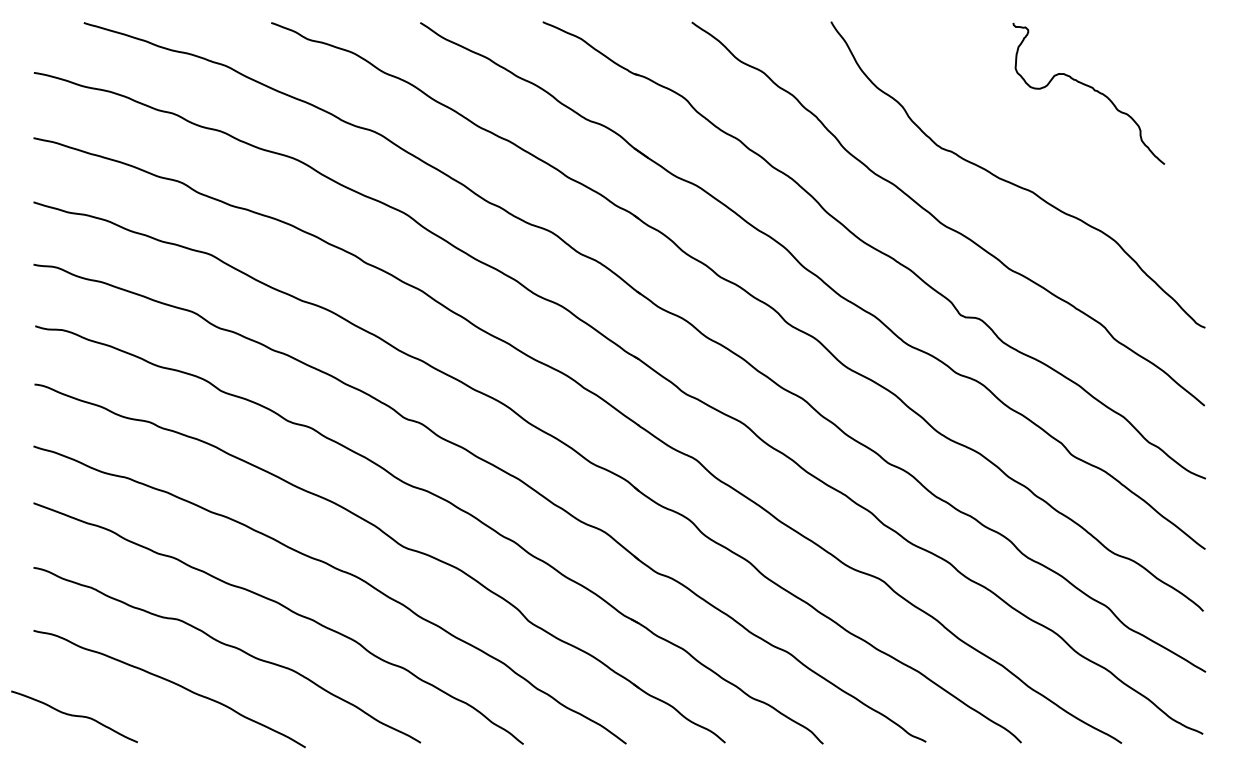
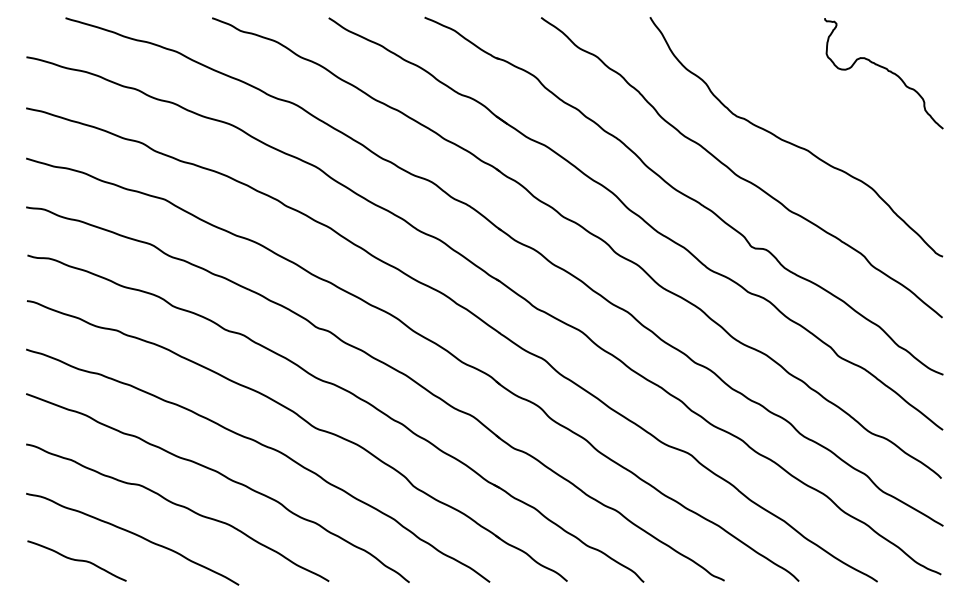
curve: (1092, 89) -> (886, 70), moved
curve: (74, 716) -> (76, 560), moved

